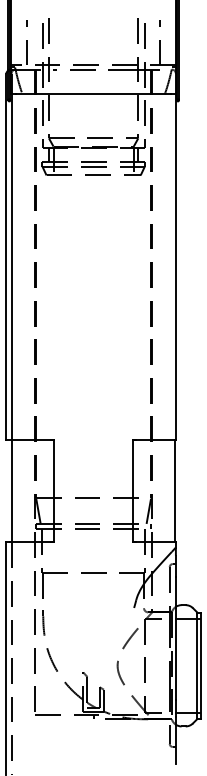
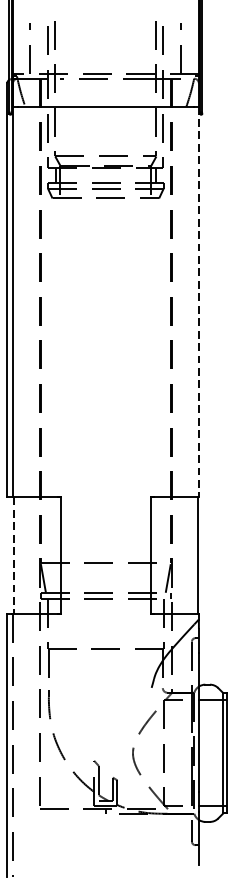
line: (175, 266) -> (198, 301), solid -> dashed
line: (12, 491) -> (14, 556), solid -> dashed

